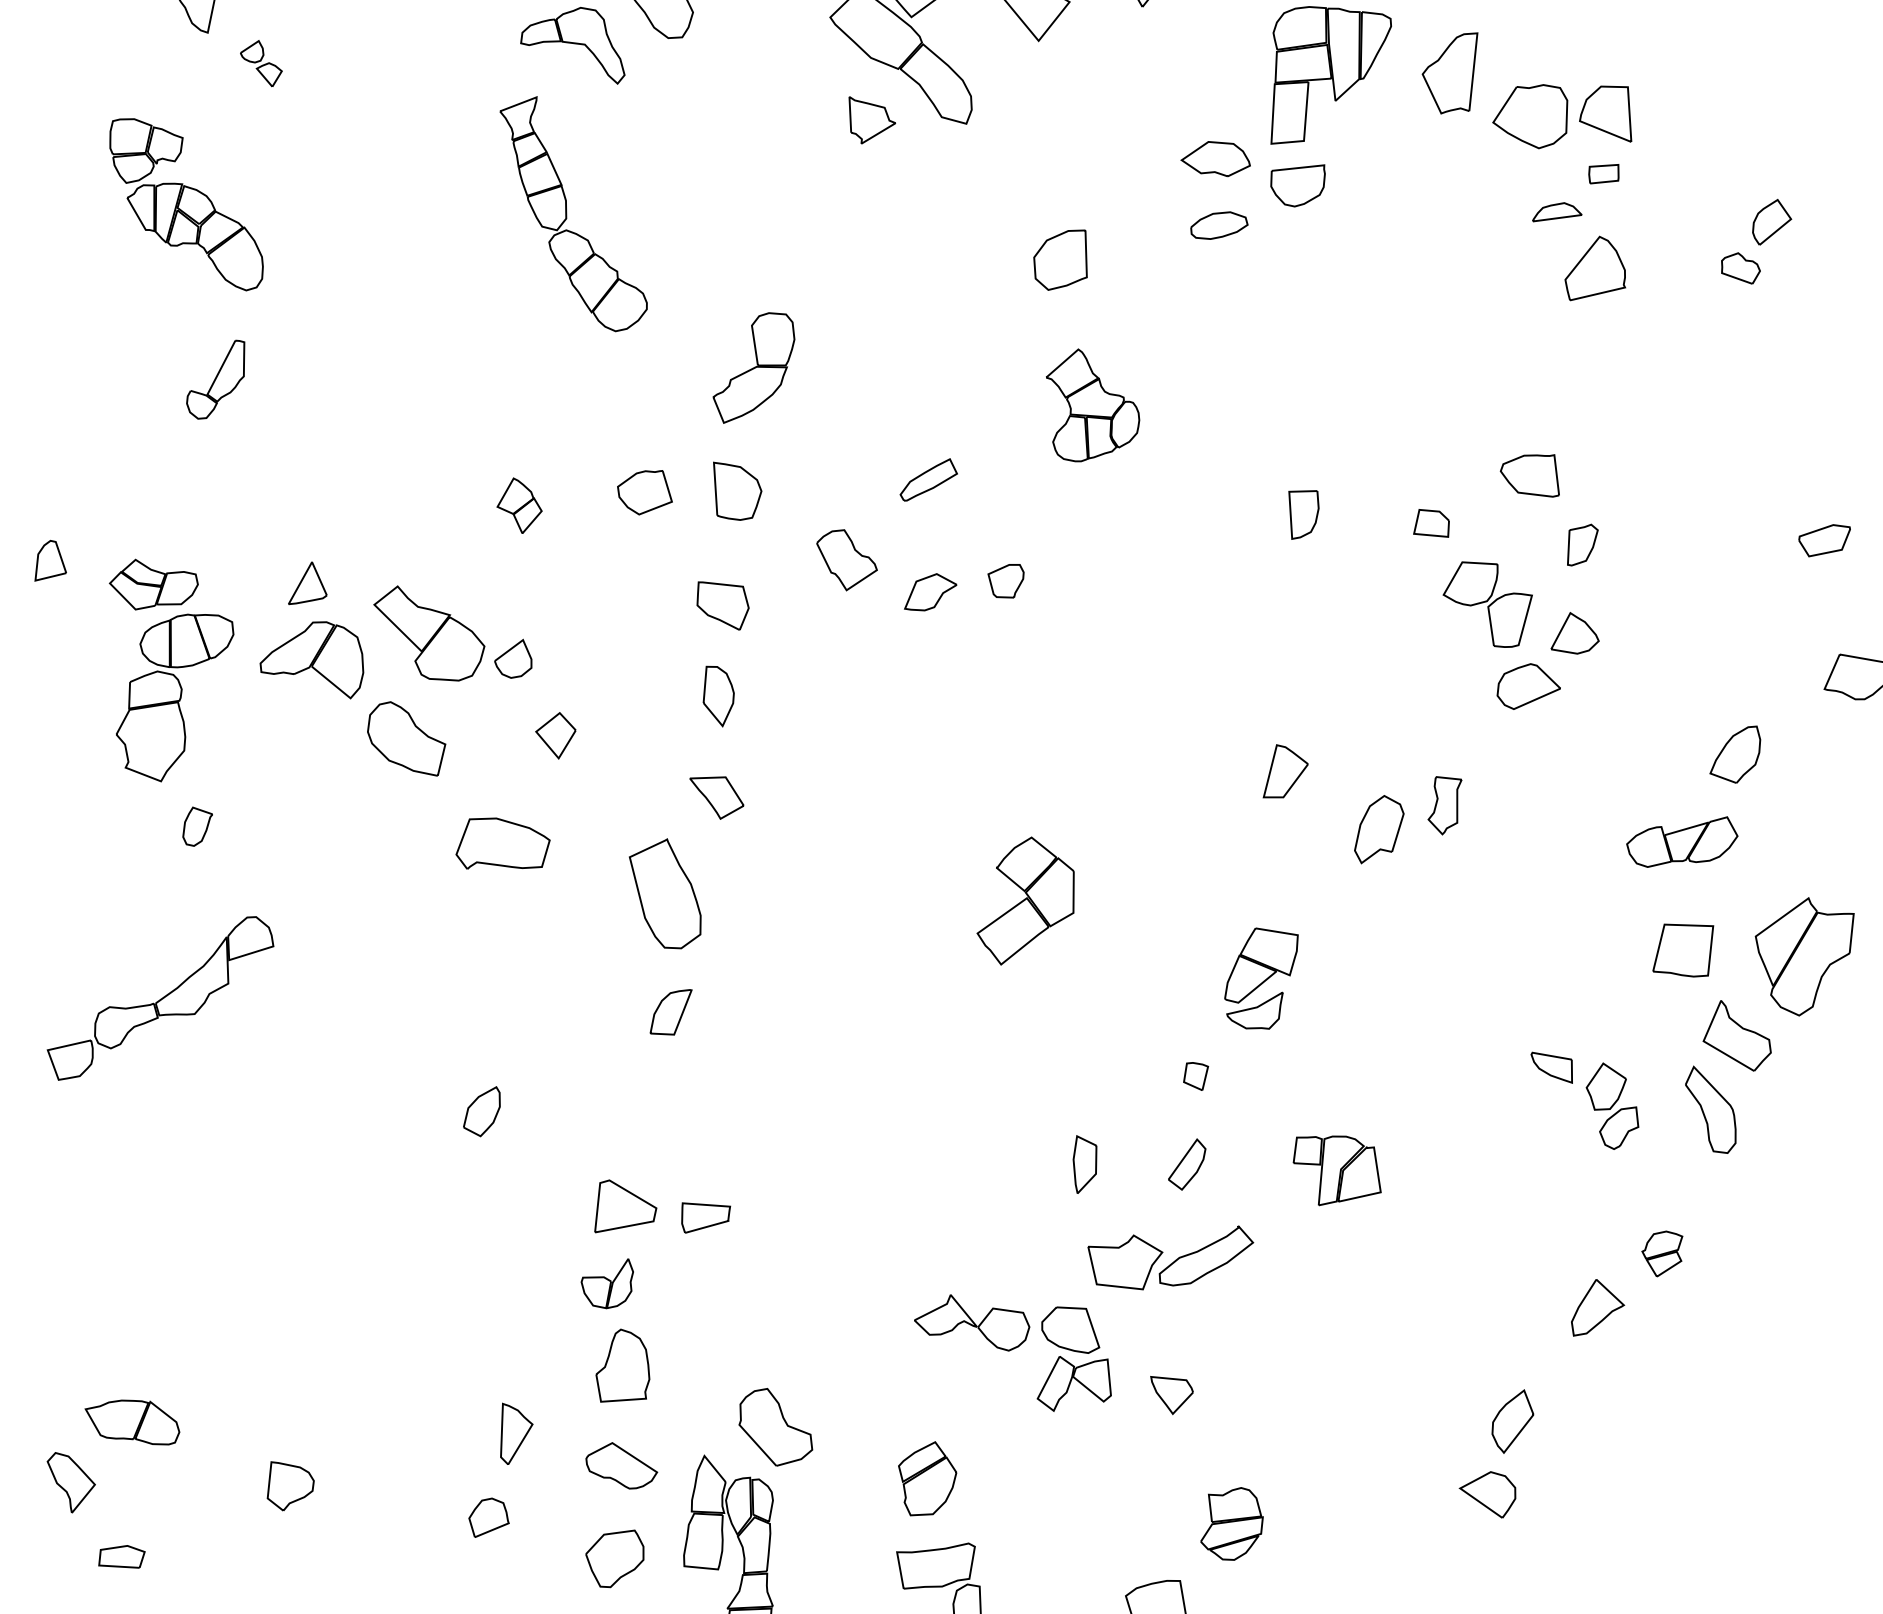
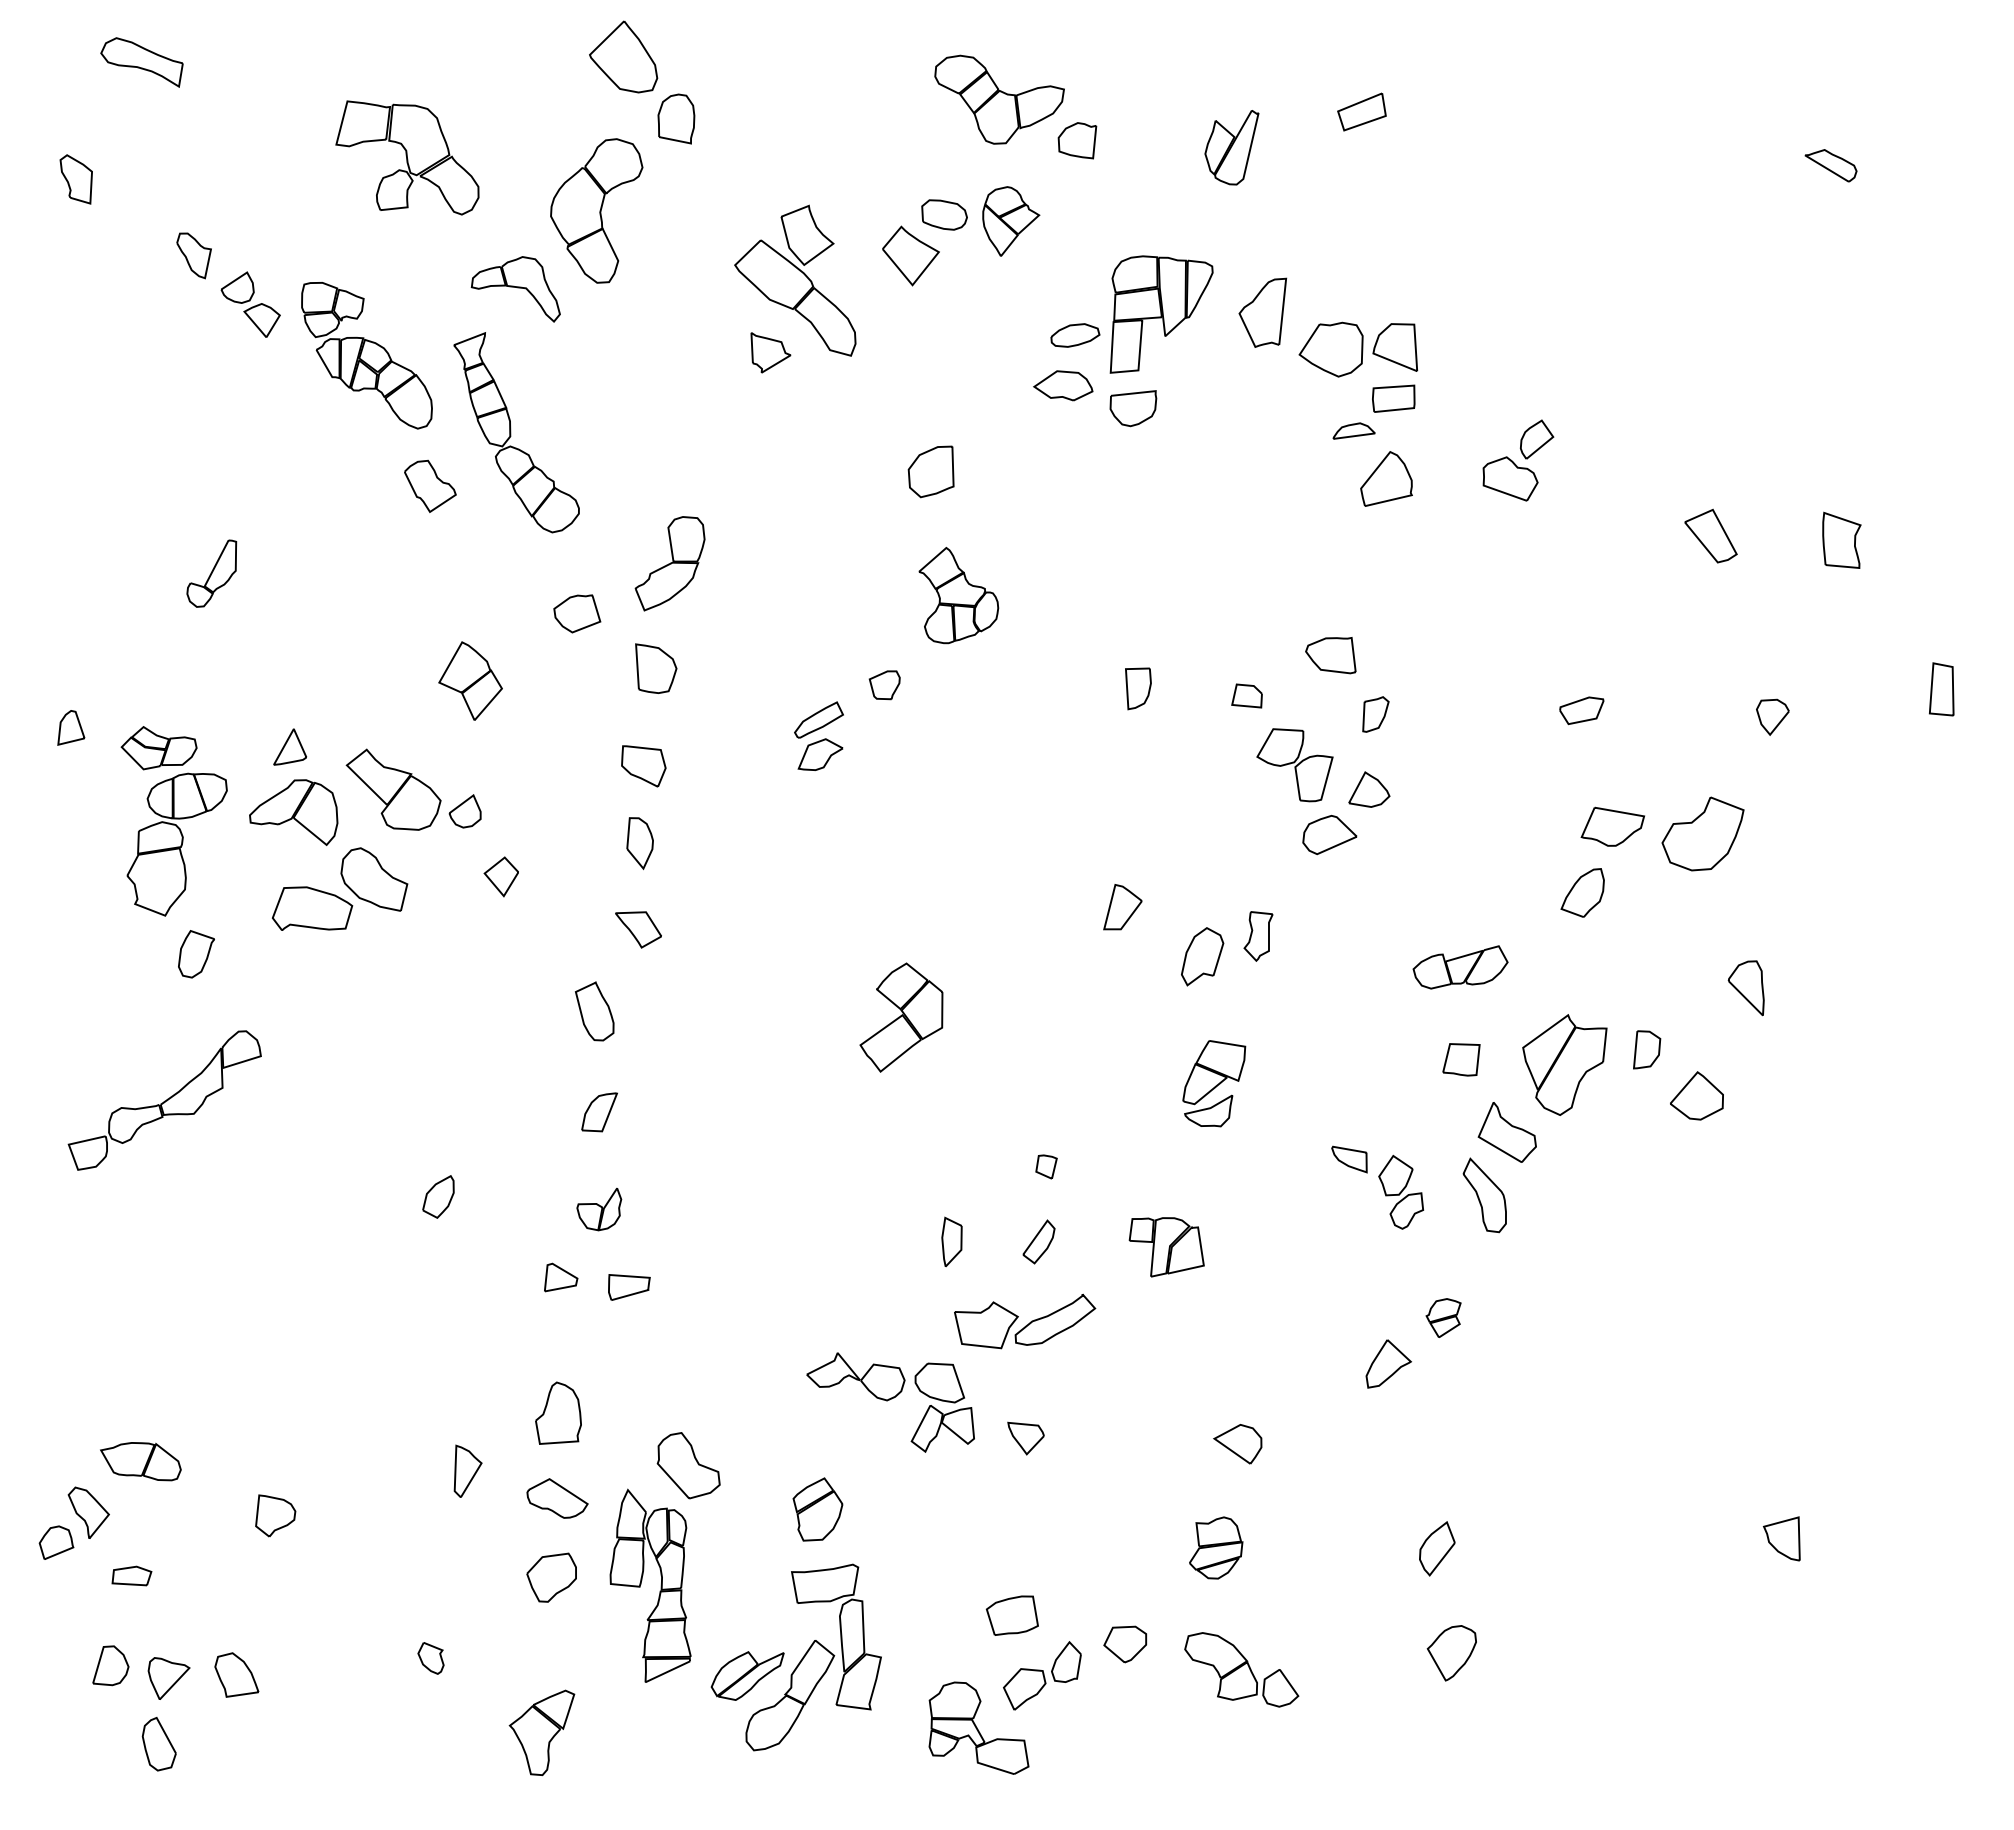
part: (261, 63) -> (250, 304), size x1.67
part: (1603, 173) -> (1393, 398), size x1.67
part: (186, 204) -> (366, 355), moved
part: (1219, 225) -> (1075, 335), moved
part: (1740, 267) -> (1510, 478), size x1.67
part: (928, 479) -> (818, 719), moved
part: (645, 492) -> (577, 613), moved
part: (519, 505) -> (470, 680), size x1.67
part: (847, 559) -> (430, 485), moved
part: (1005, 581) -> (884, 685), moved
part: (1735, 754) -> (1582, 892), moved
part: (197, 826) -> (196, 954), size x1.43
part: (503, 843) -> (312, 908), moved
part: (665, 893) -> (594, 1011), size x0.62
part: (1683, 950) -> (1461, 1059), size x0.71
part: (1261, 978) -> (1214, 1083), moved
part: (626, 1206) -> (561, 1277), size x0.62
part: (607, 1283) -> (599, 1209), moved
part: (1513, 1421) -> (1437, 1548), moved
part: (1487, 1495) -> (1237, 1444), moved
part: (489, 1517) -> (56, 1542), moved
part: (1232, 1523) -> (1216, 1547), moved

